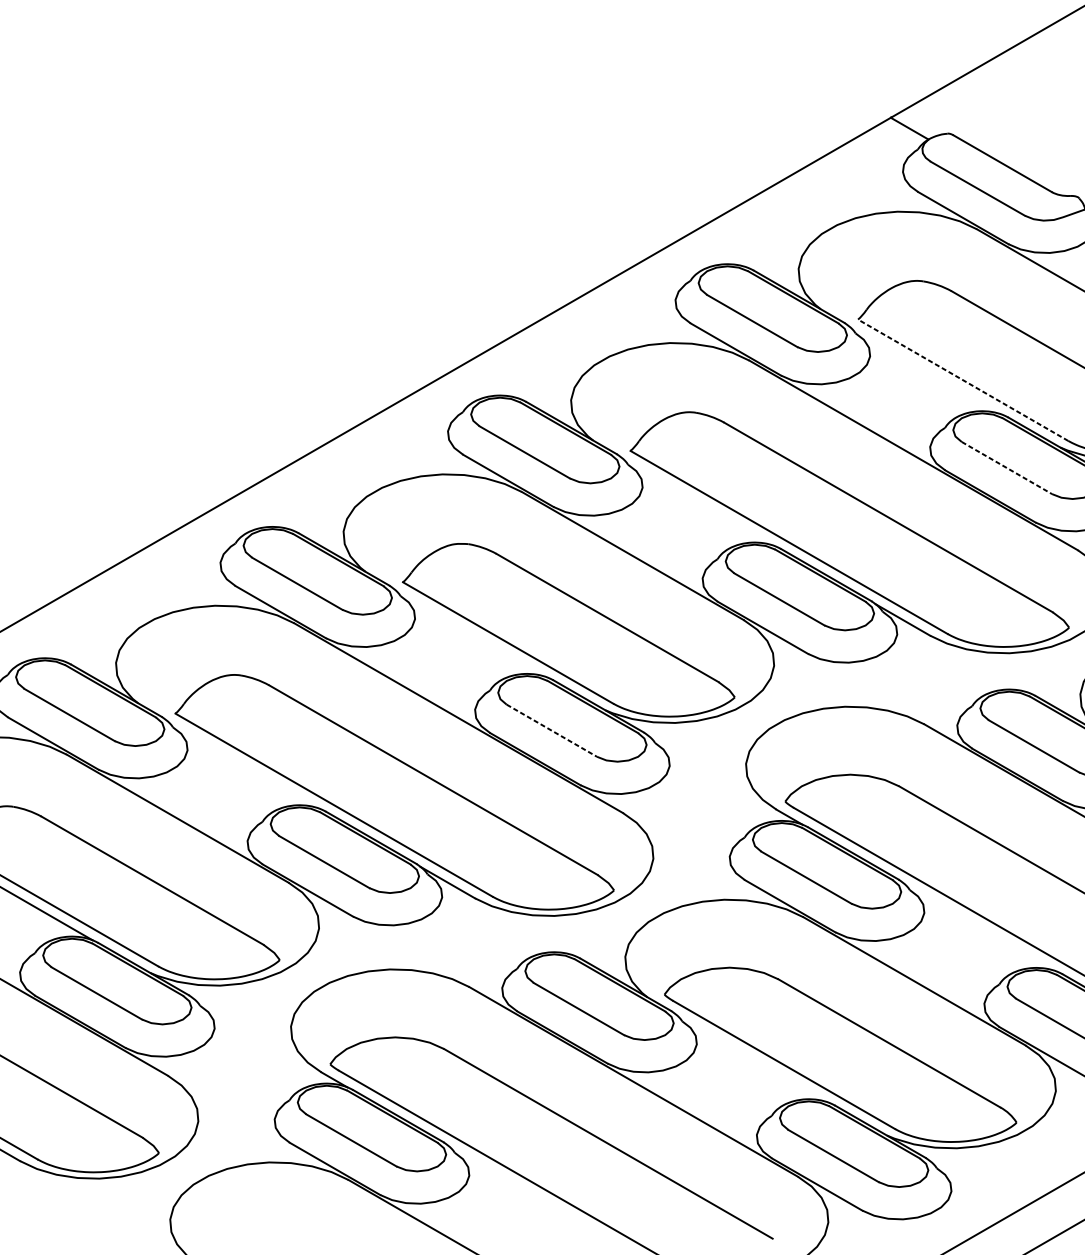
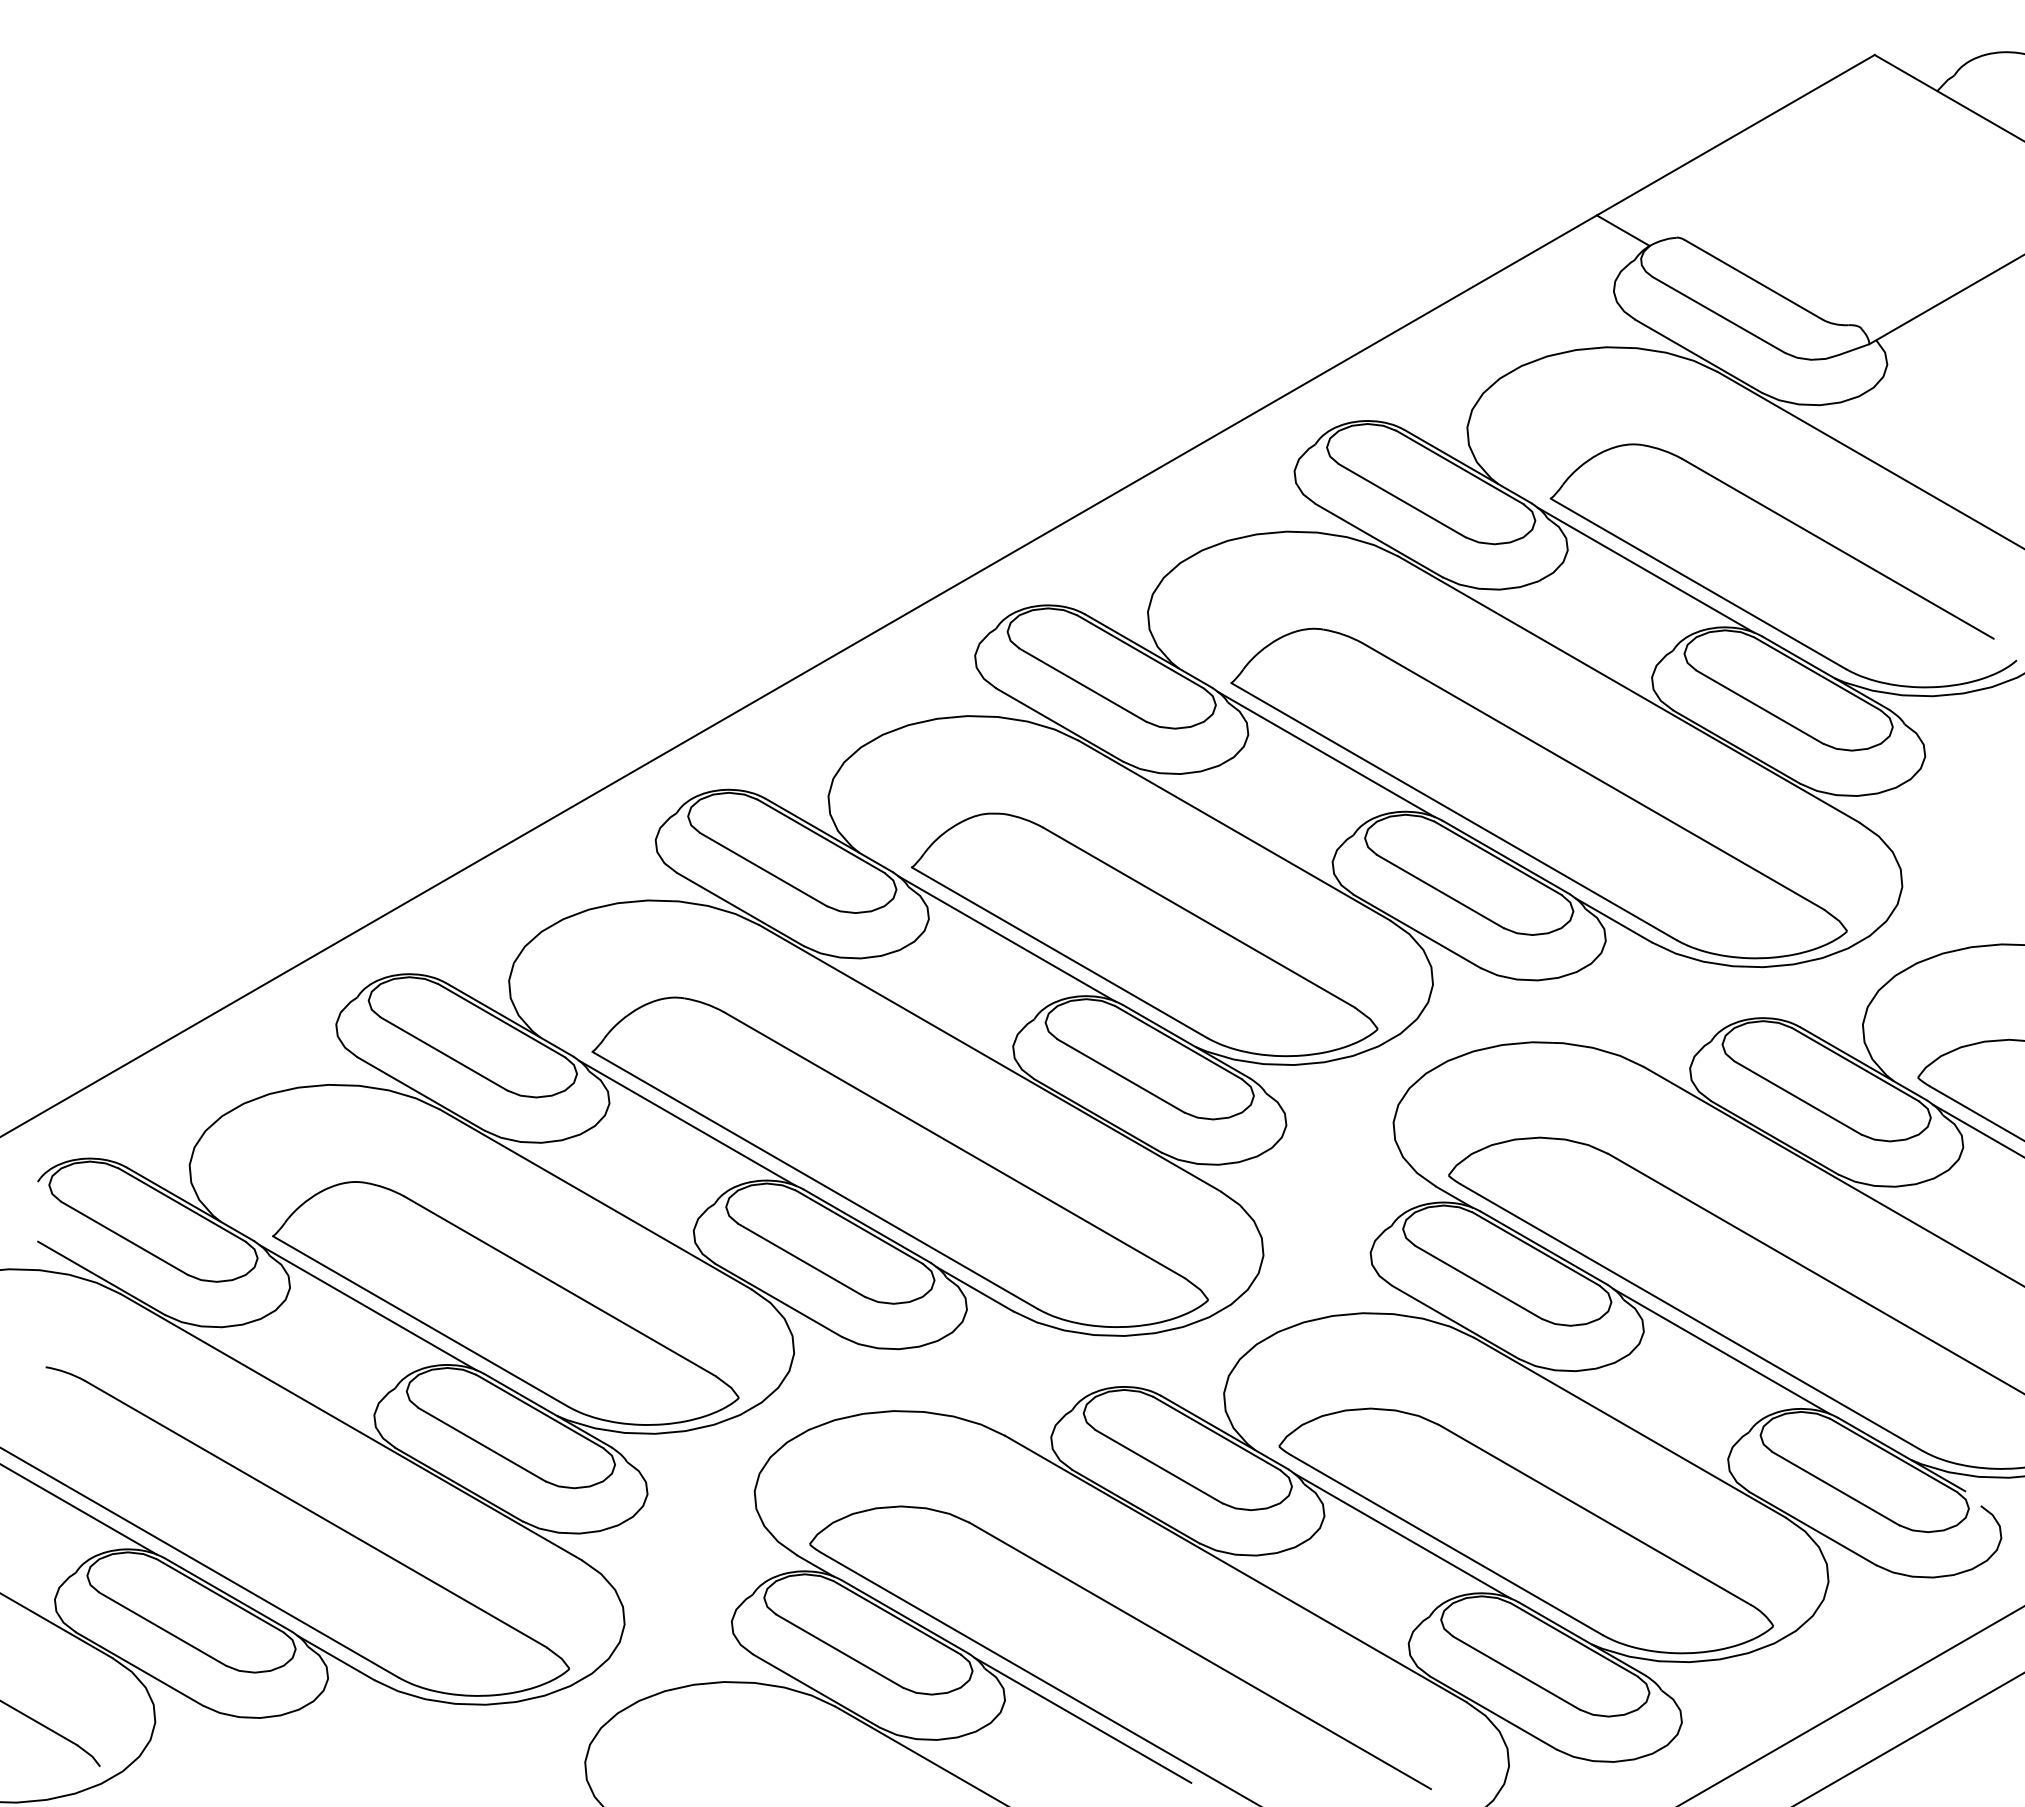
line: (925, 369) -> (1645, 569), added
line: (962, 379) -> (1697, 583), dashed -> solid
line: (1007, 468) -> (1760, 707), dashed -> solid
line: (698, 501) -> (1326, 754), added
line: (470, 632) -> (1006, 938), added
line: (552, 731) -> (1121, 1076), dashed -> solid
line: (243, 763) -> (687, 1122), added
line: (979, 927) -> (1721, 1351), added
line: (752, 1058) -> (1402, 1535), added
line: (524, 1189) -> (1082, 1719), added

